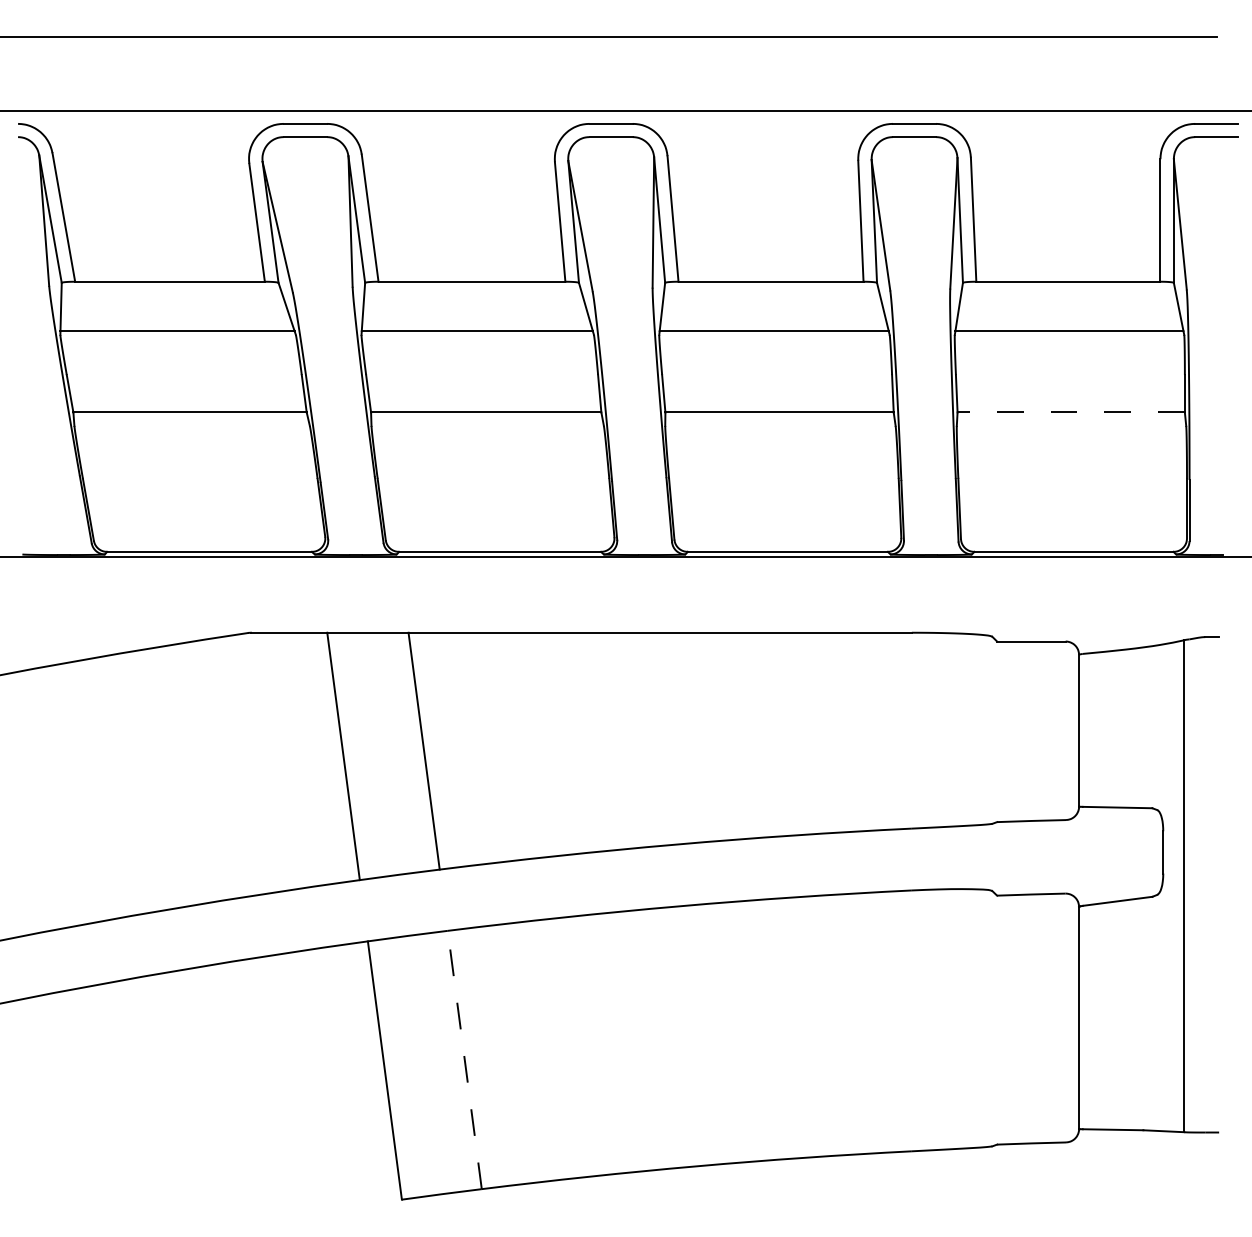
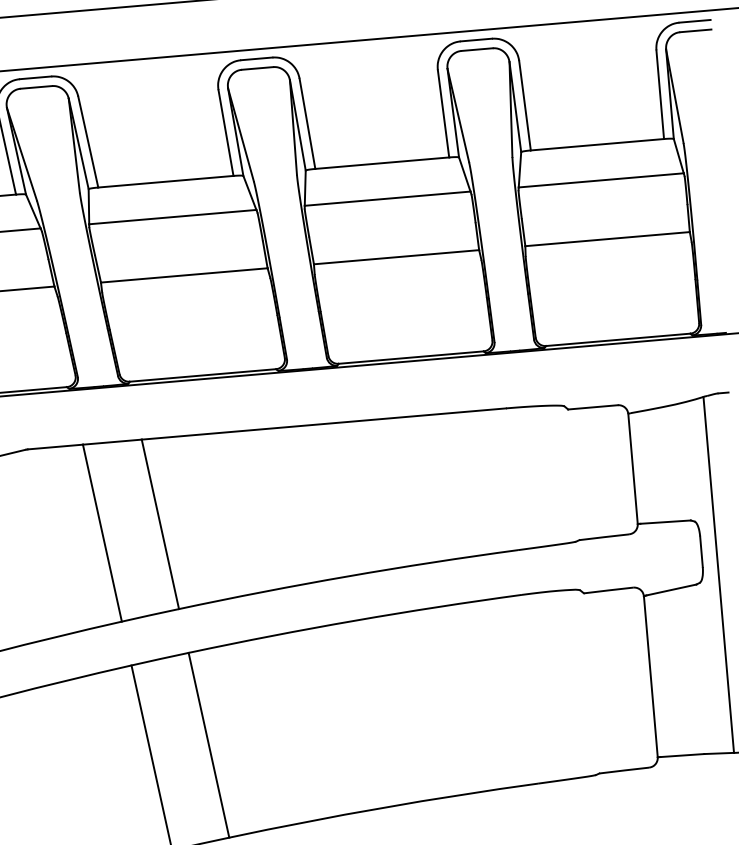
line: (1071, 412) -> (607, 239), dashed -> solid
line: (464, 1059) -> (208, 744), dashed -> solid

